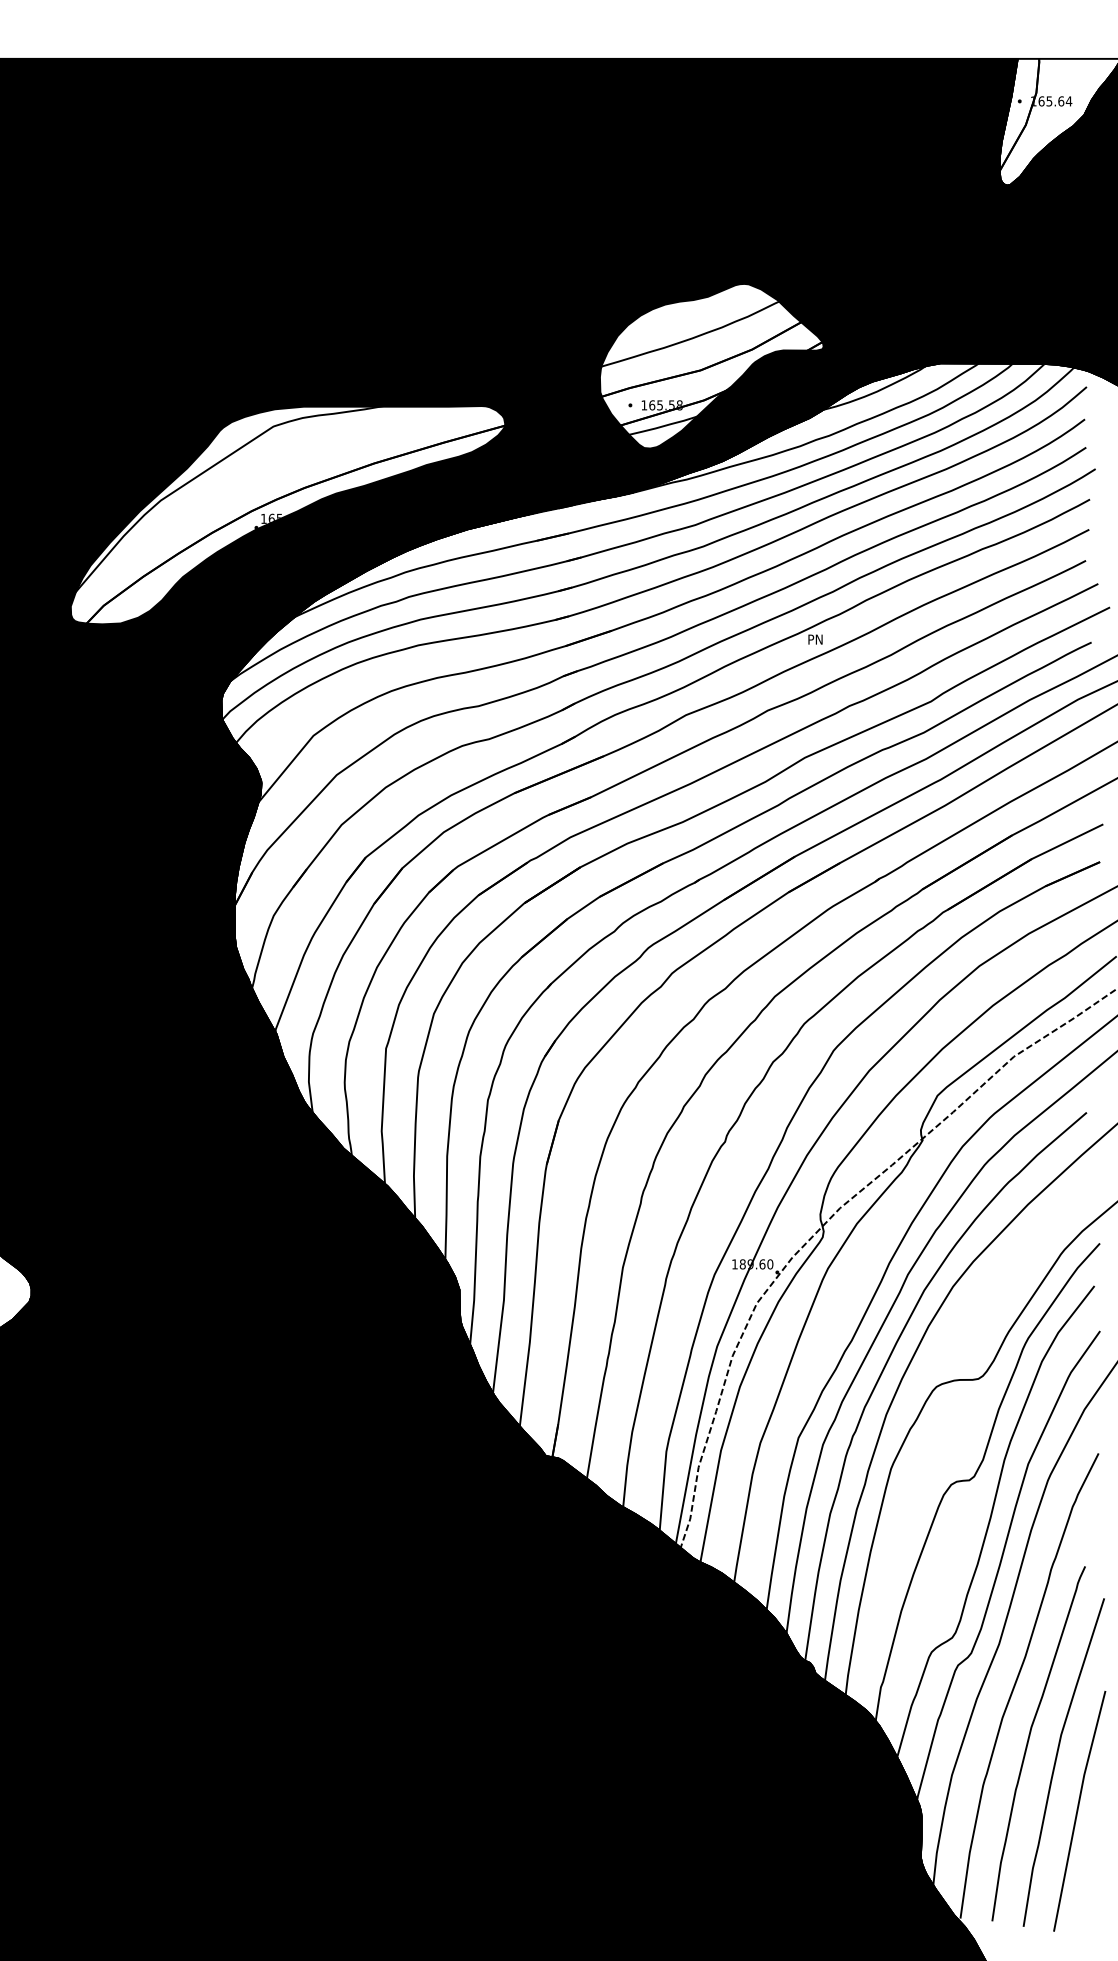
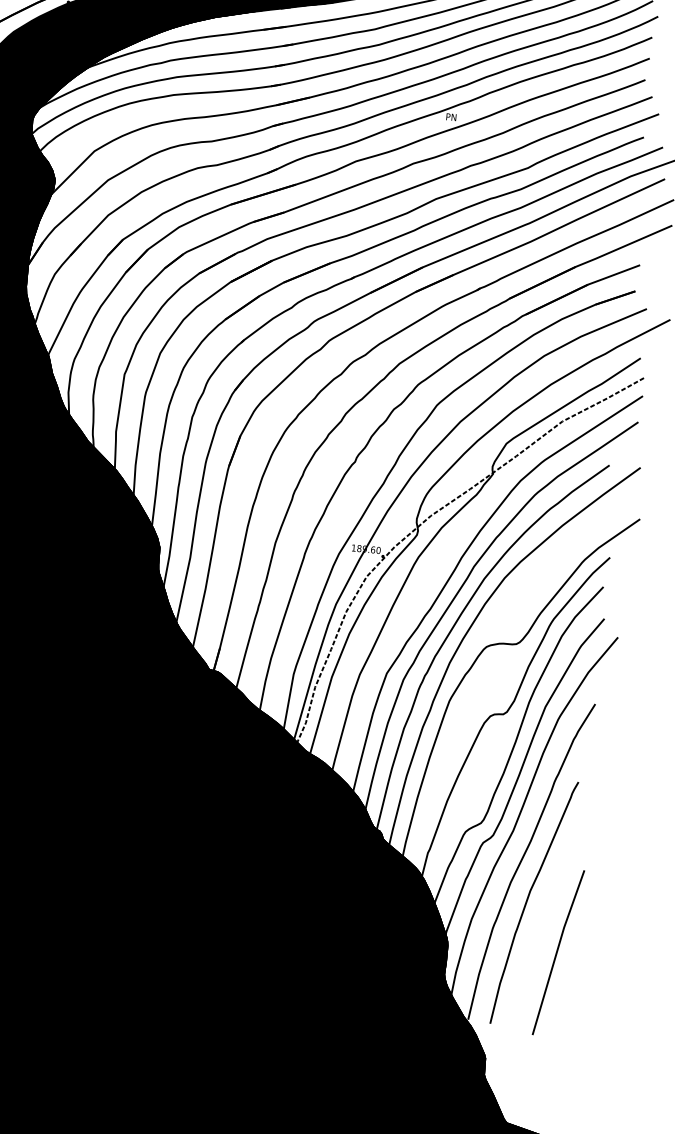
curve: (1056, 1762) -> (545, 917), removed

